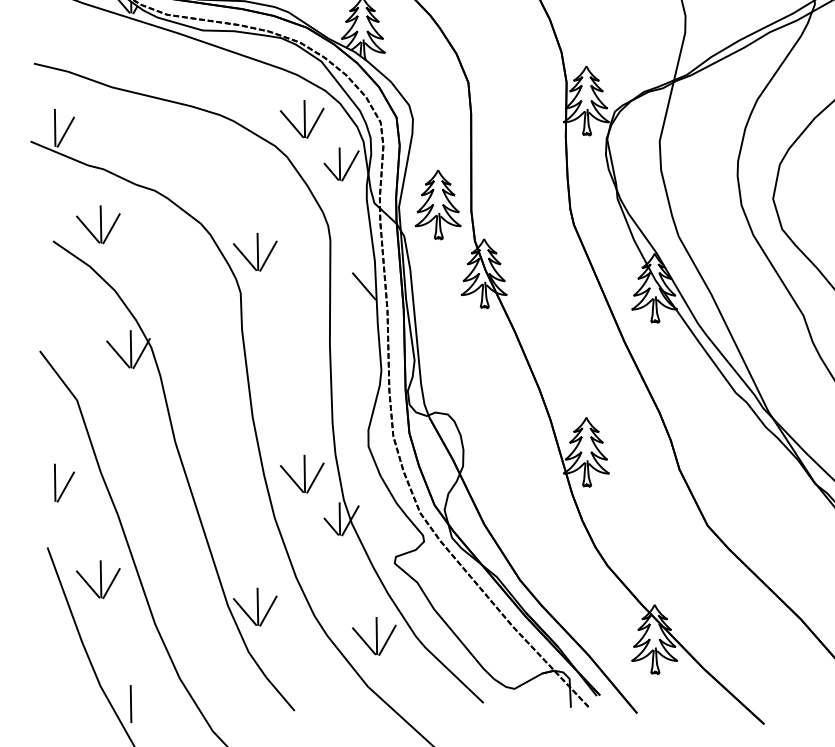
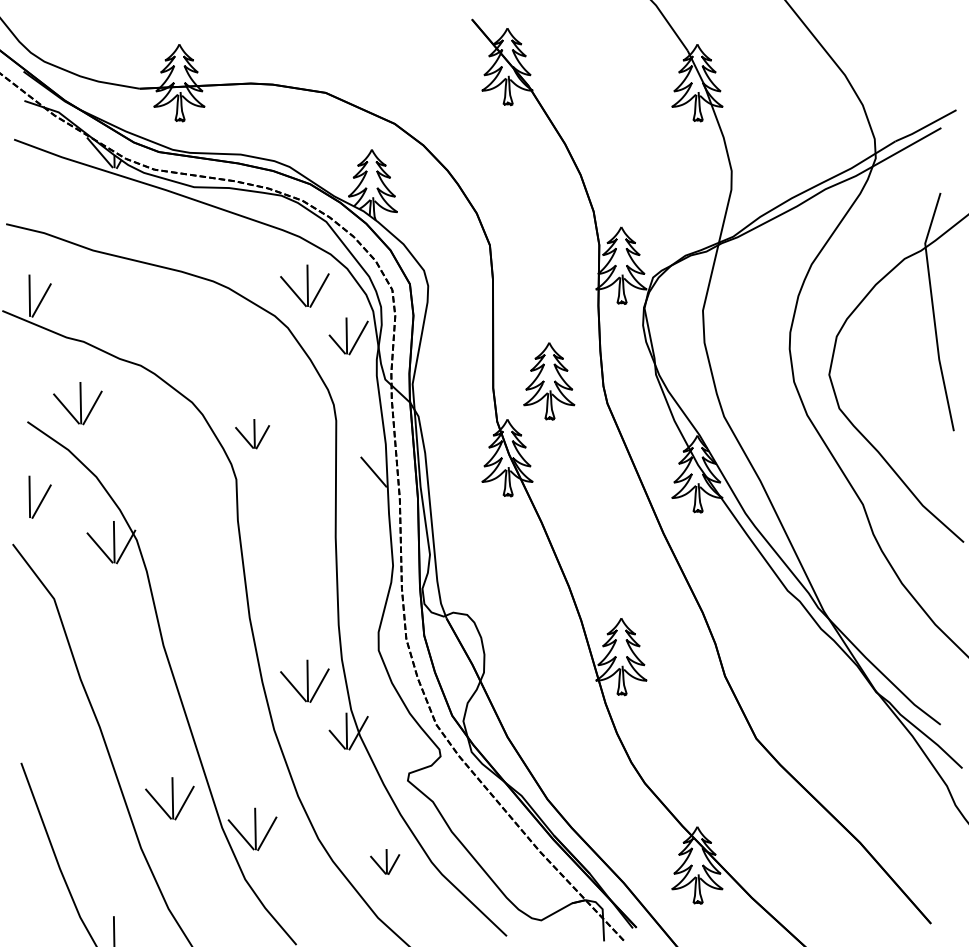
part: (438, 204) -> (549, 381), moved
part: (255, 251) -> (252, 433), size x0.7
part: (63, 482) -> (39, 496), moved
part: (98, 579) -> (169, 798), moved
part: (373, 635) -> (384, 861), size x0.6

